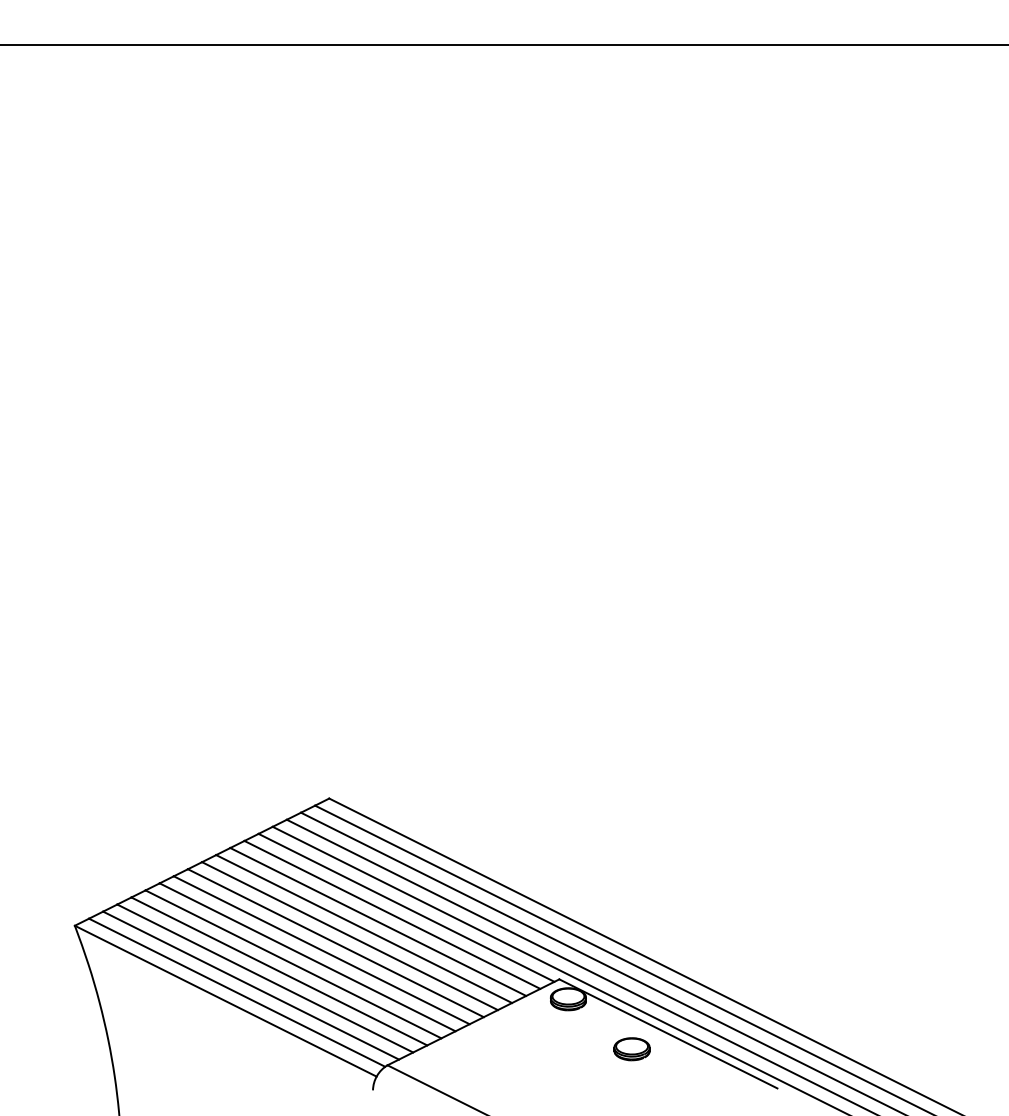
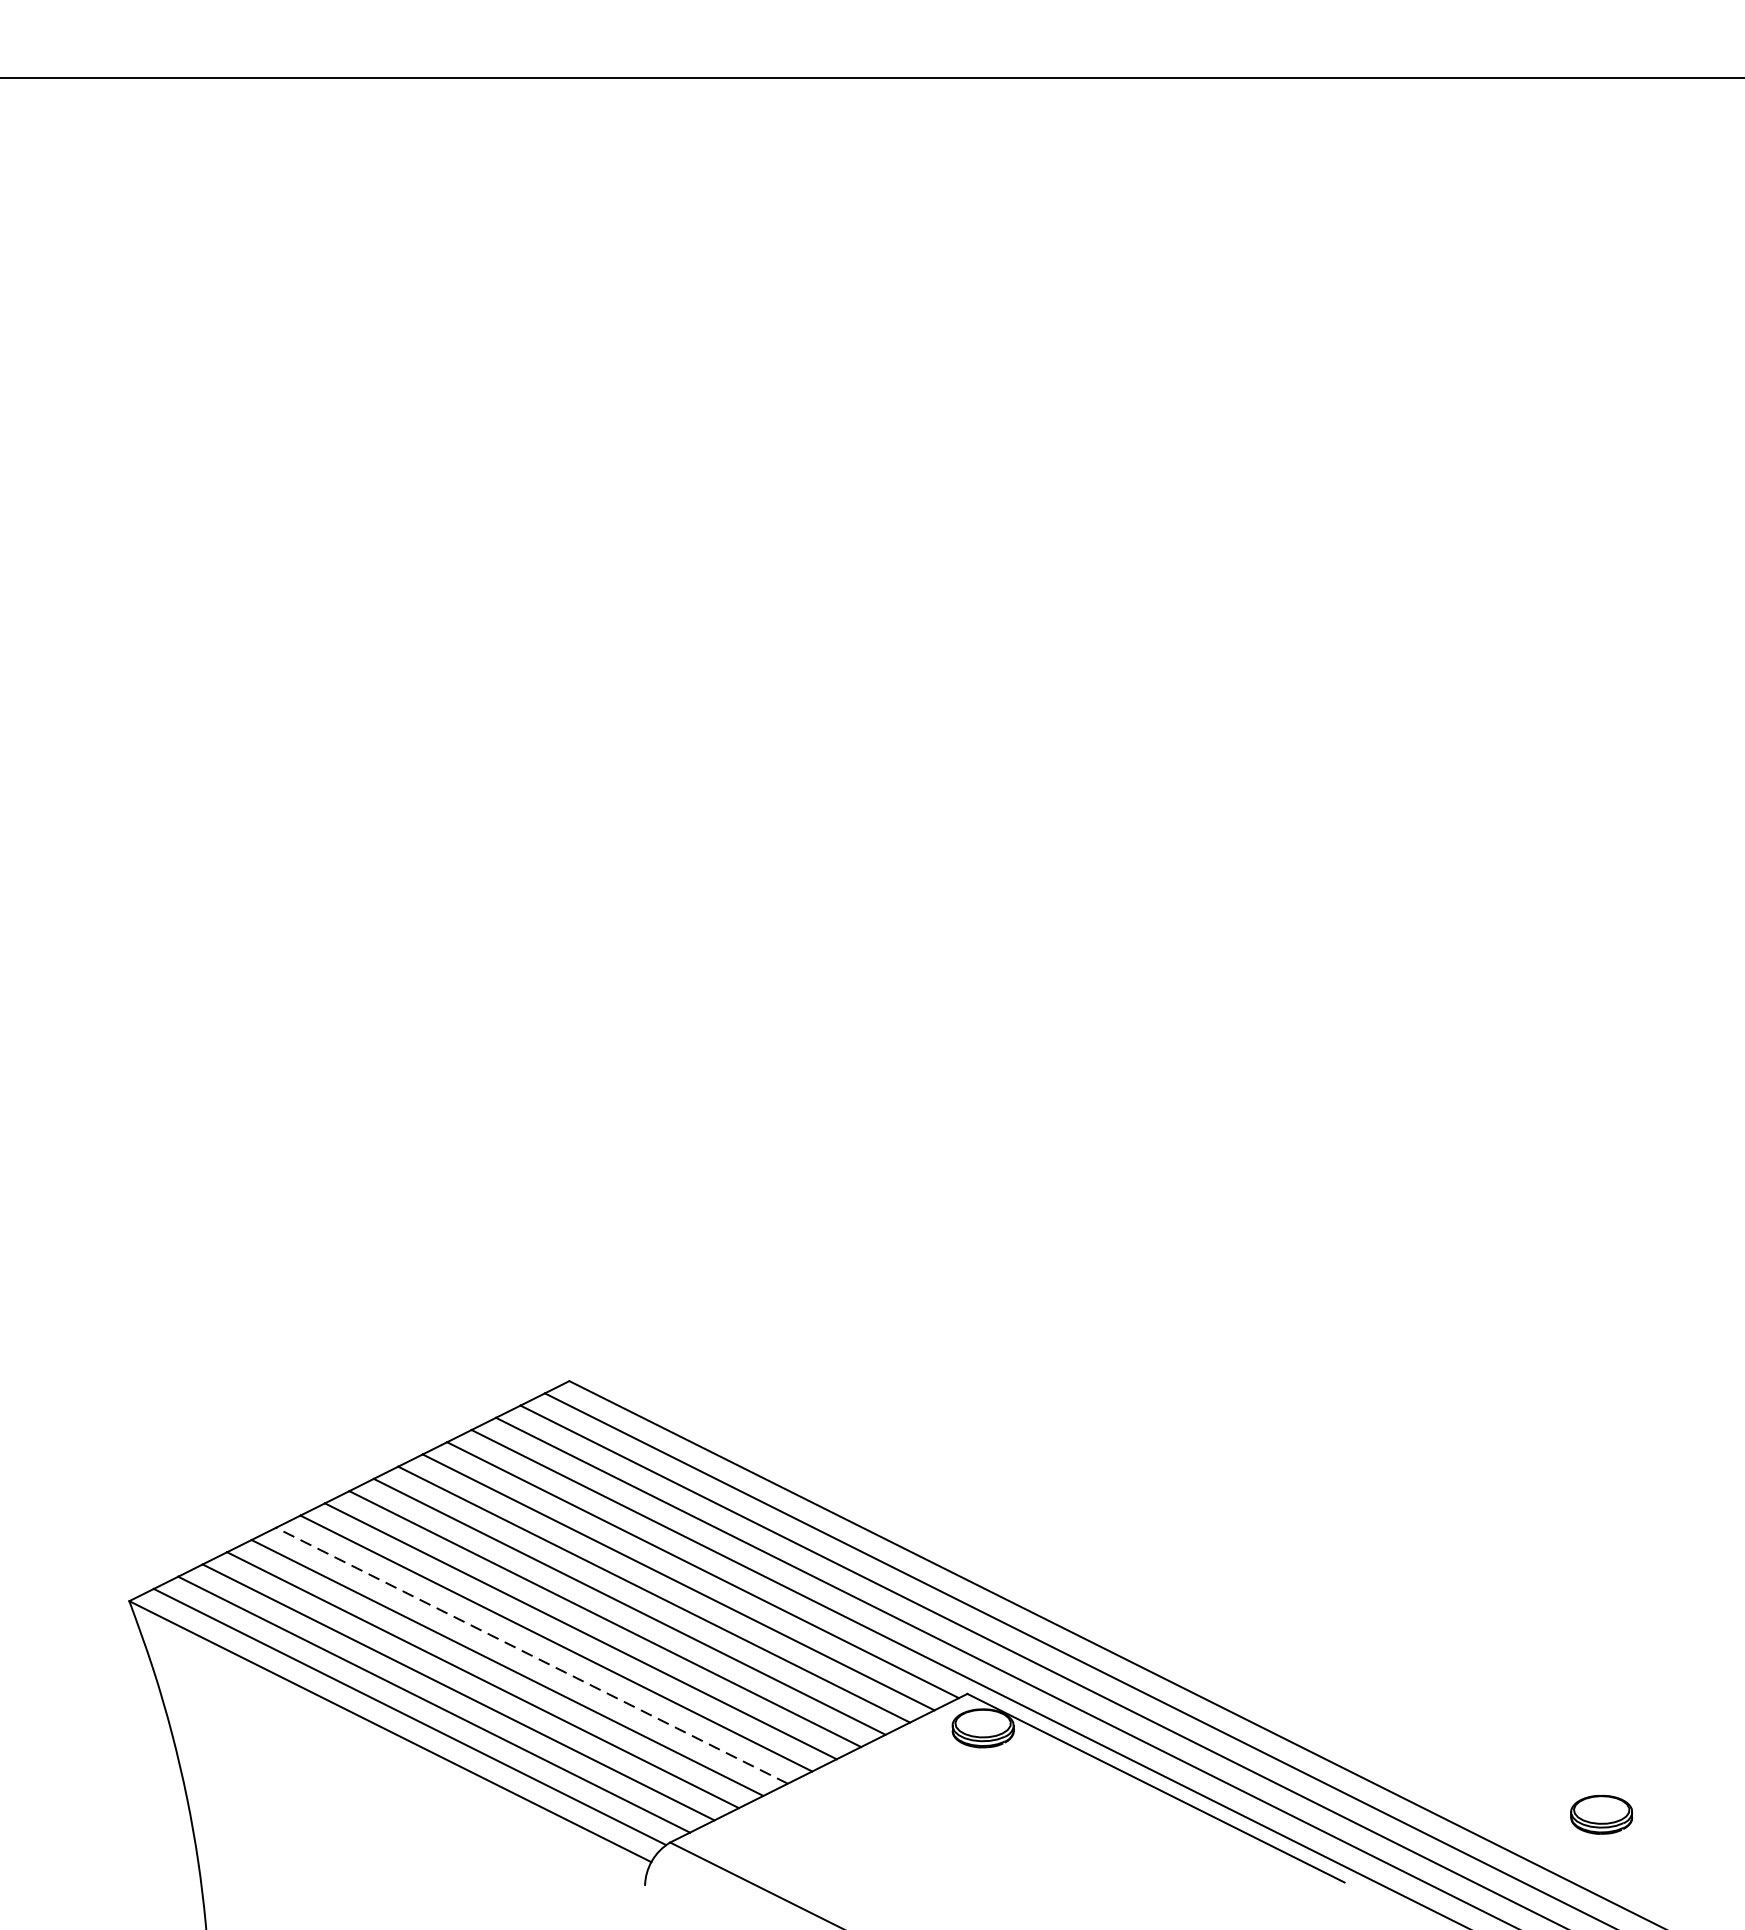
line: (307, 957) -> (531, 1656), solid -> dashed
part: (631, 1049) -> (1600, 1815), moved

